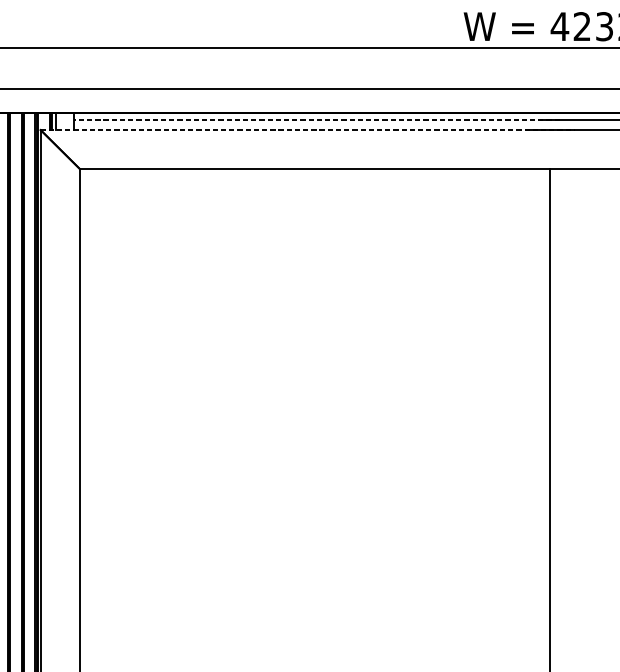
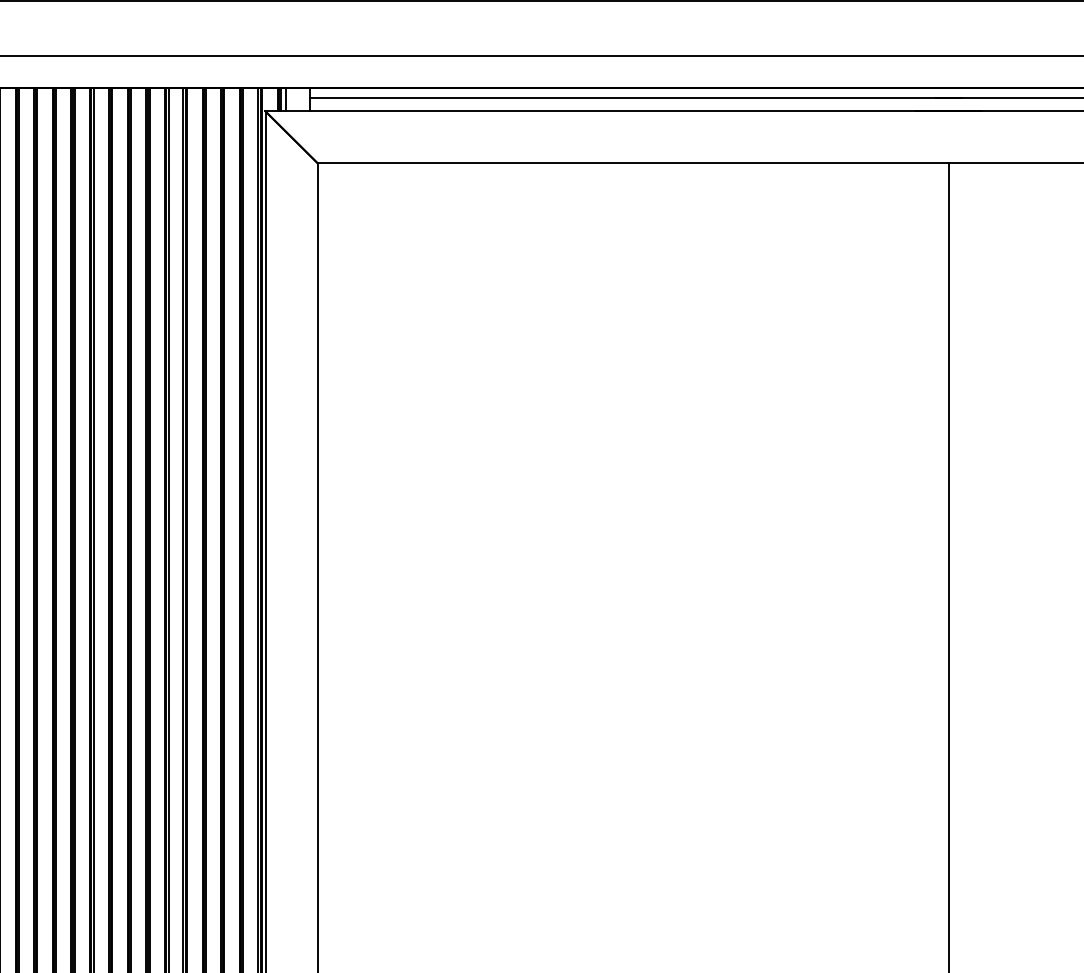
line: (316, 119) -> (635, 97), dashed -> solid
line: (308, 130) -> (624, 111), dashed -> solid

